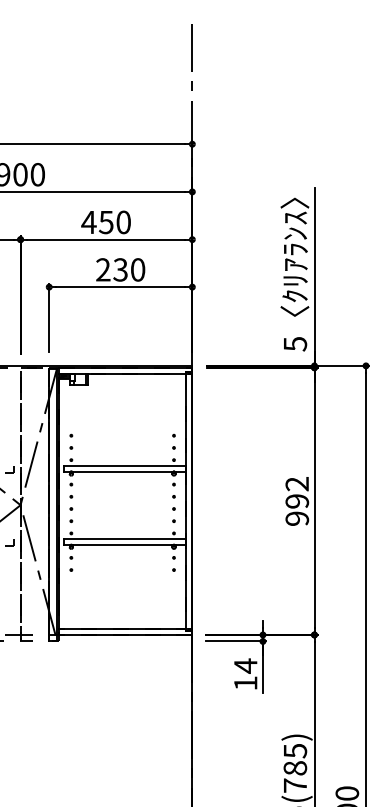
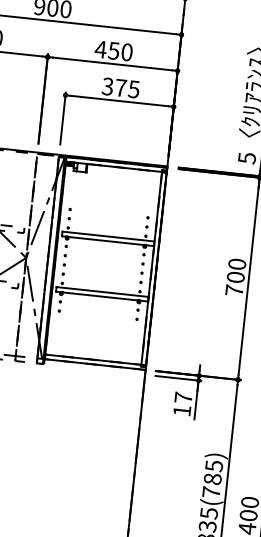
text: (120, 269) -> (120, 87), 230 -> 375
text: (297, 501) -> (236, 277), 992 -> 700
text: (245, 665) -> (183, 397), 14 -> 17

